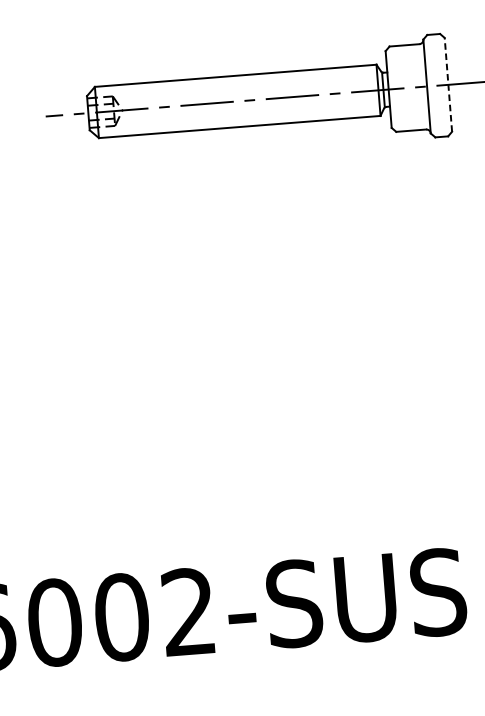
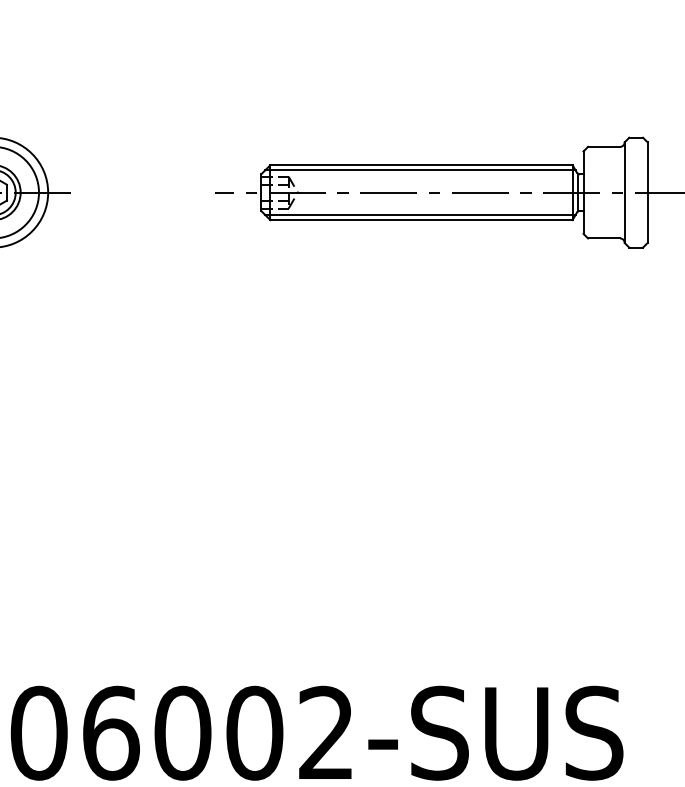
line: (235, 80) -> (420, 170), added
line: (448, 84) -> (647, 192), dashed -> solid
line: (238, 122) -> (420, 215), added

